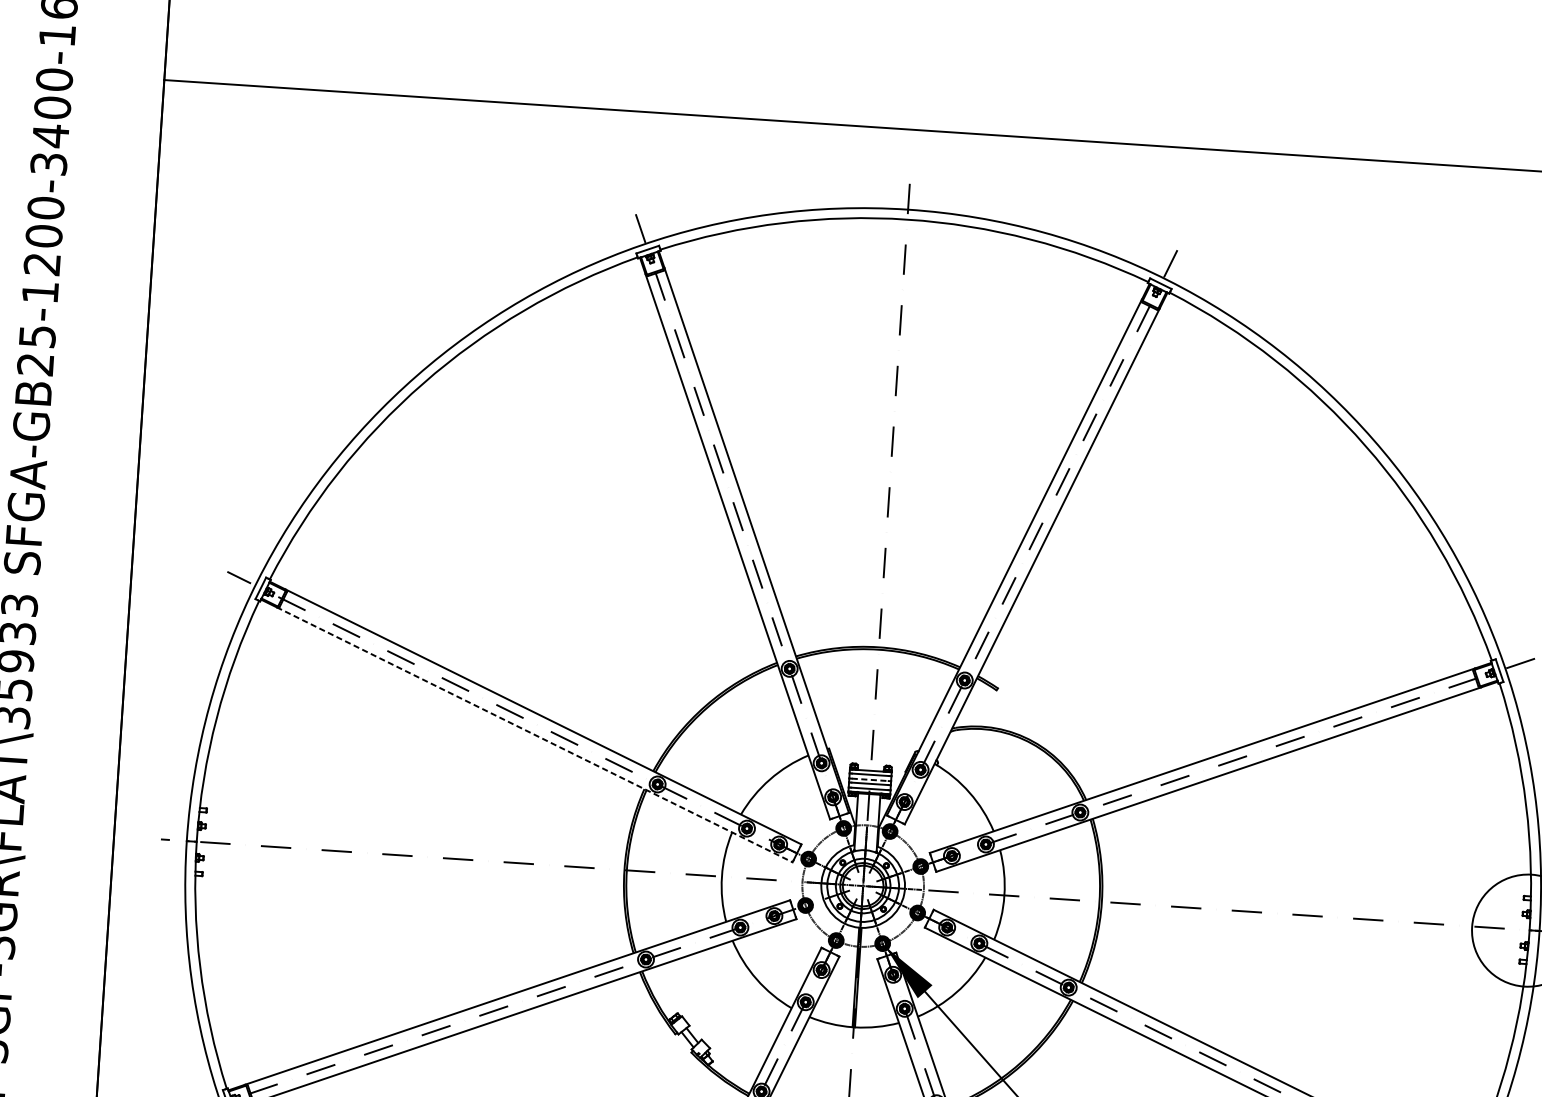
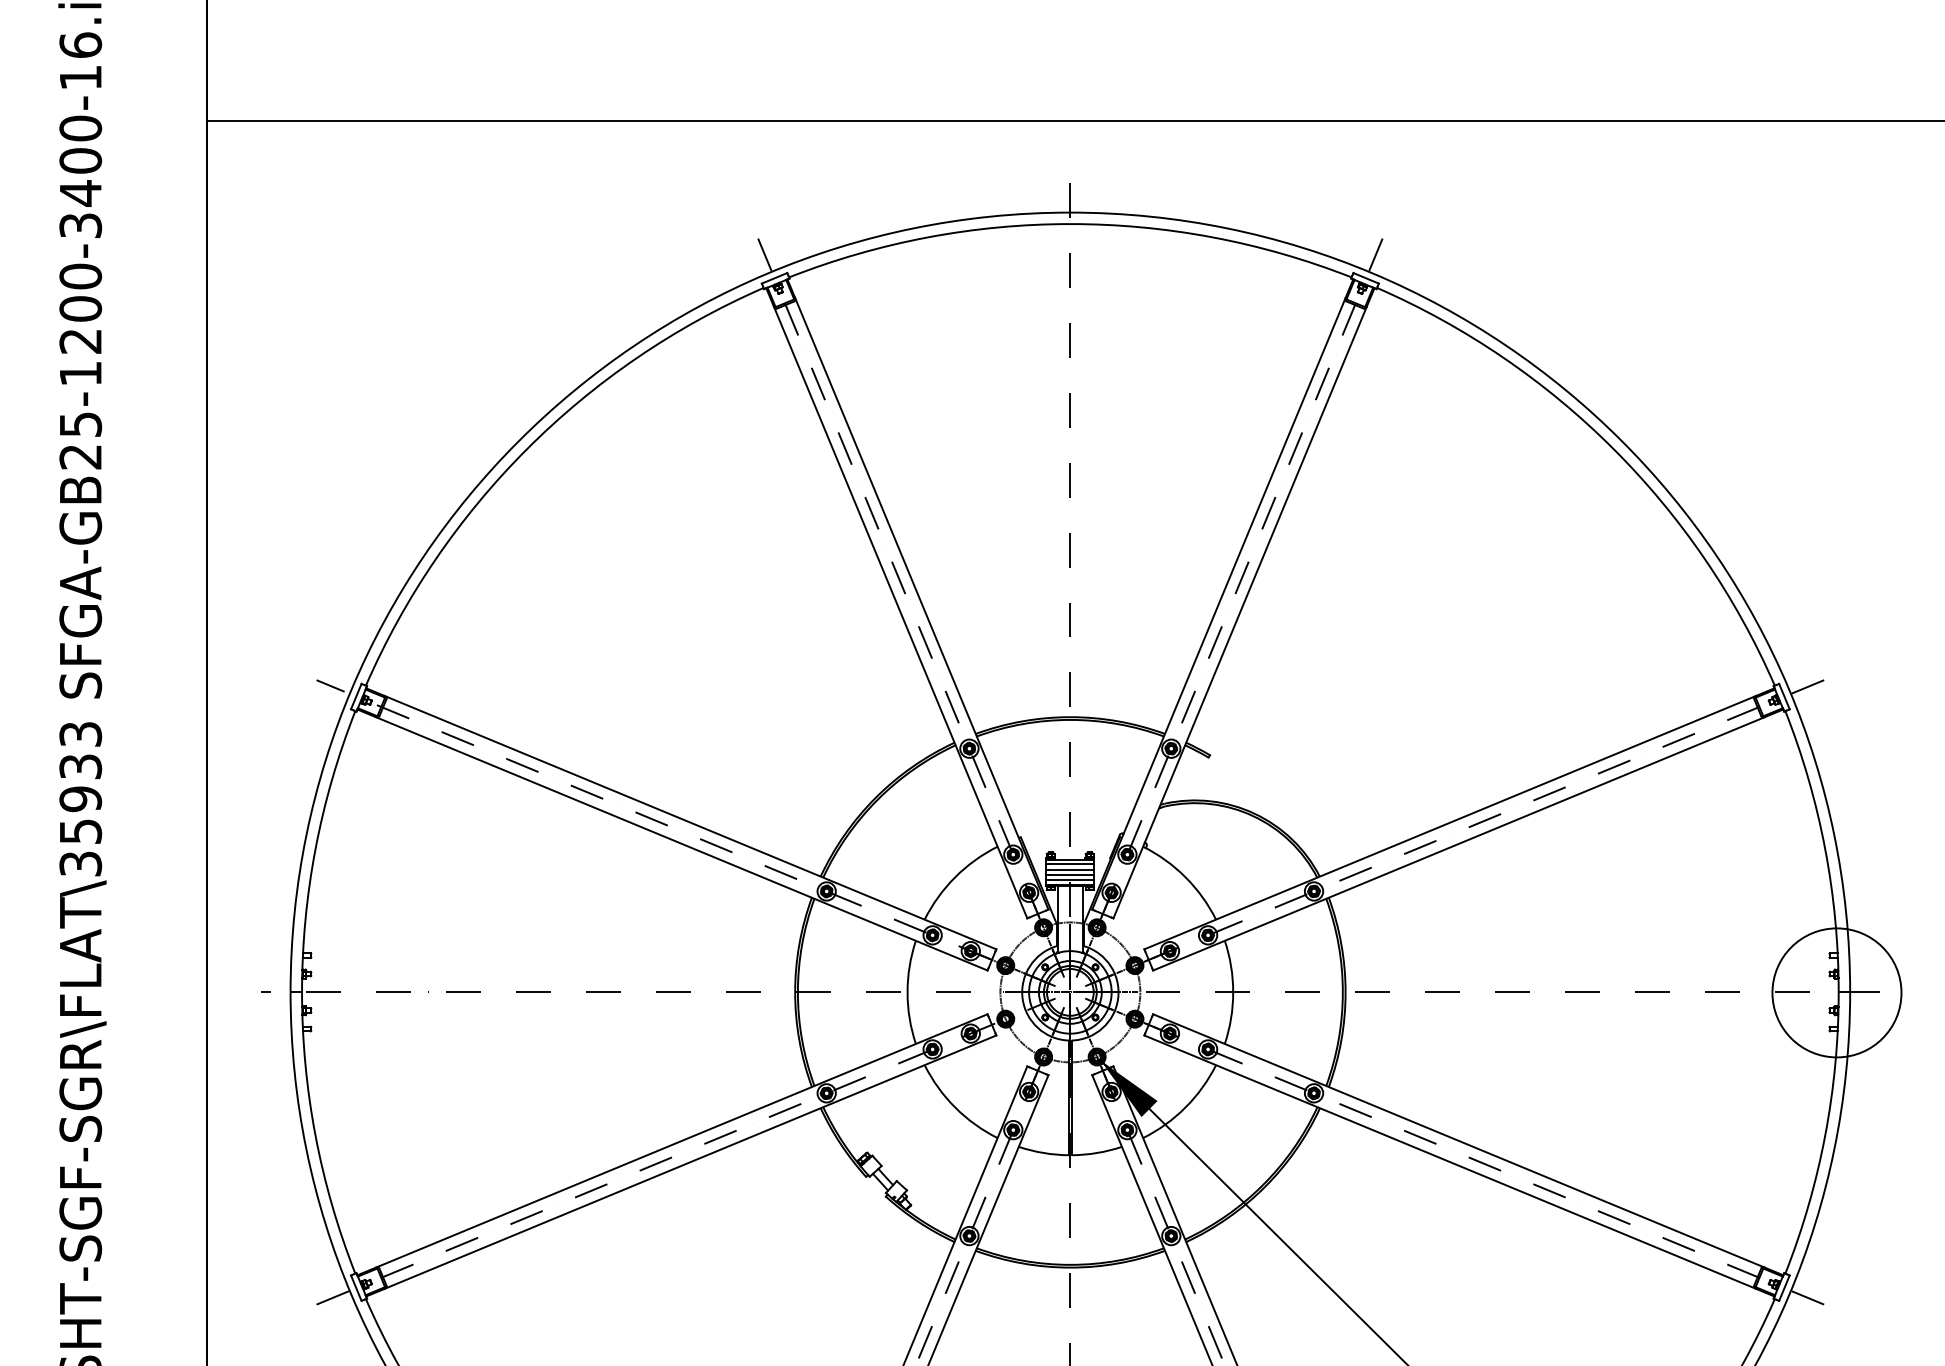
line: (535, 734) -> (682, 843), dashed -> solid
line: (870, 779) -> (1070, 869), dashed -> solid

